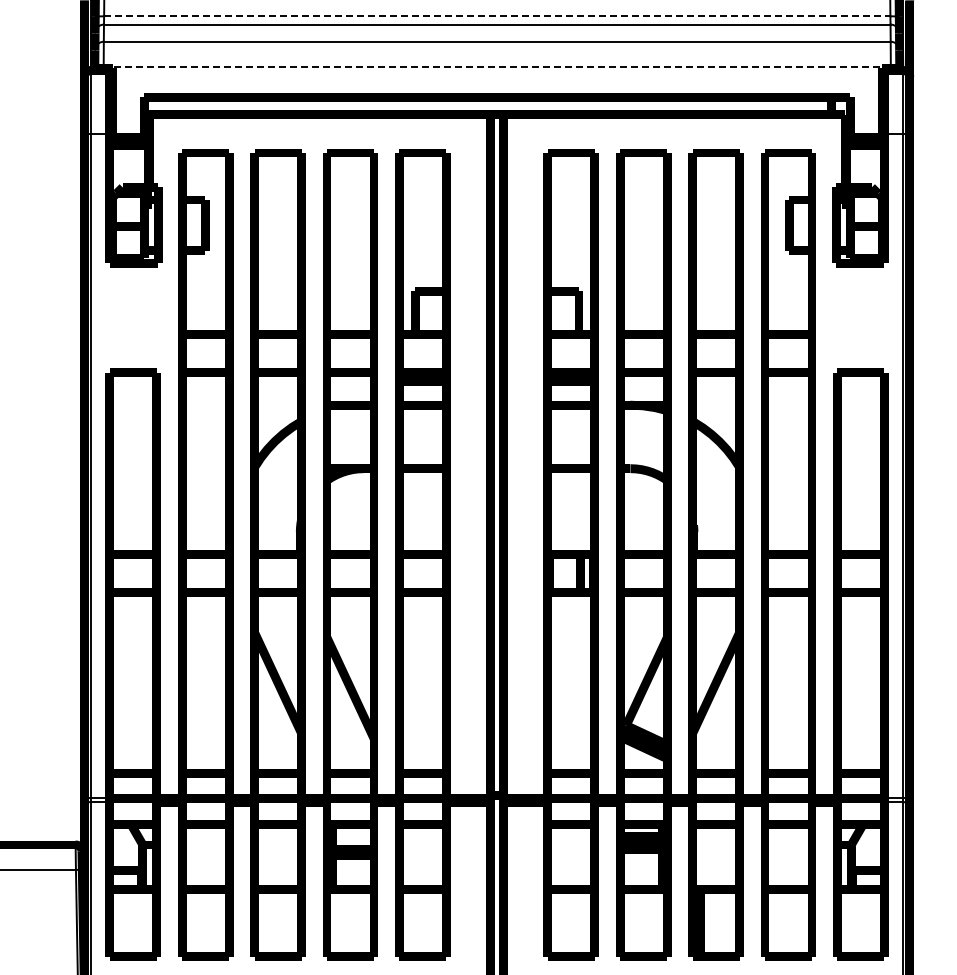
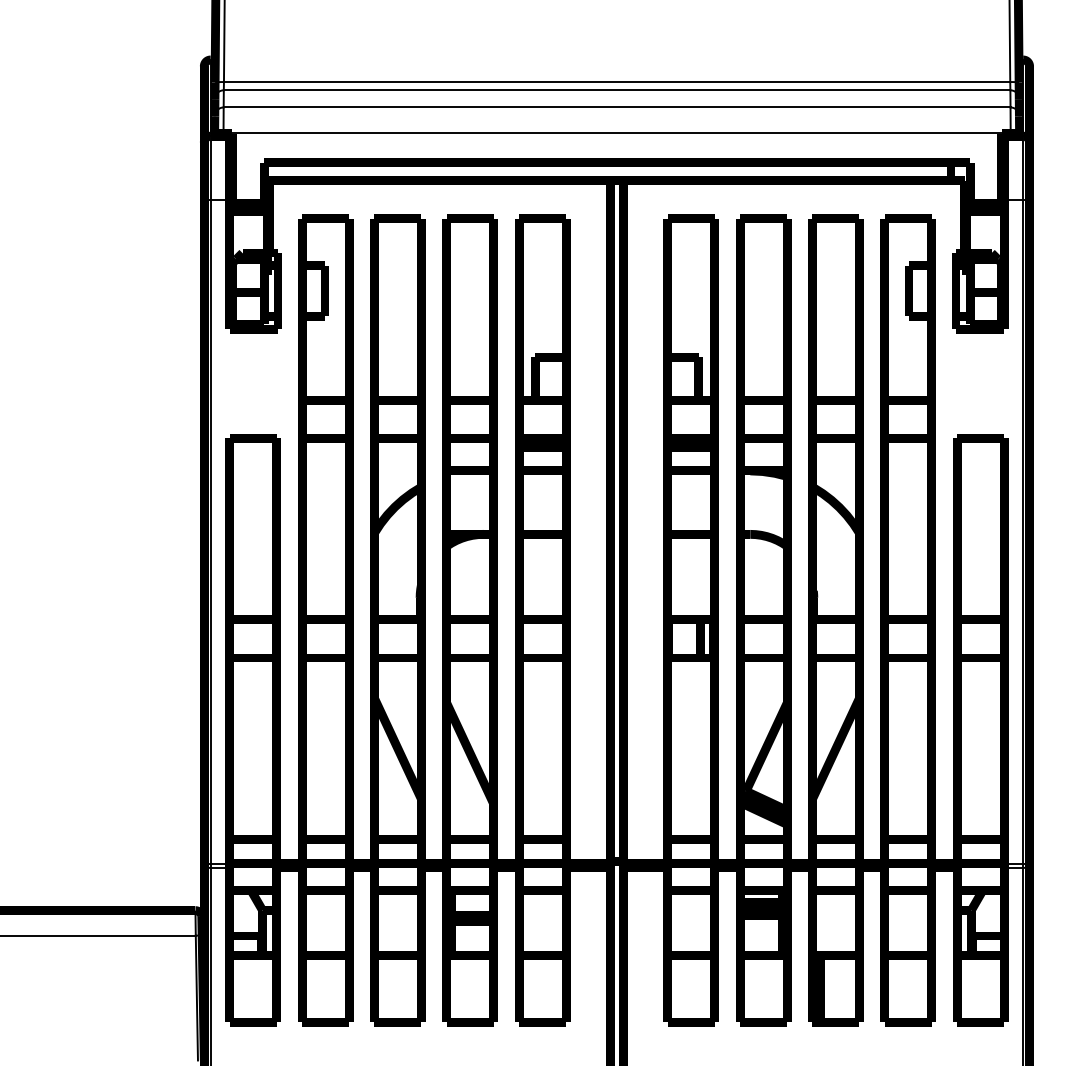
line: (497, 16) -> (617, 82), dashed -> solid
line: (497, 66) -> (617, 132), dashed -> solid

